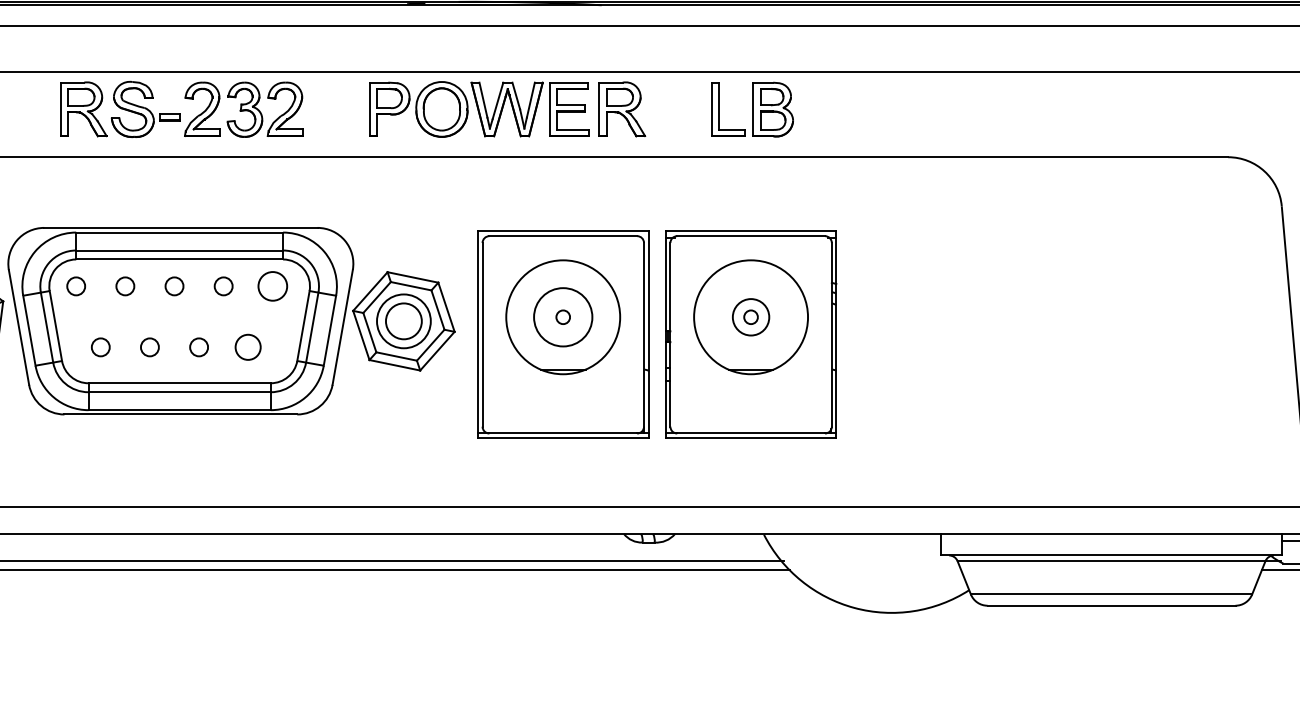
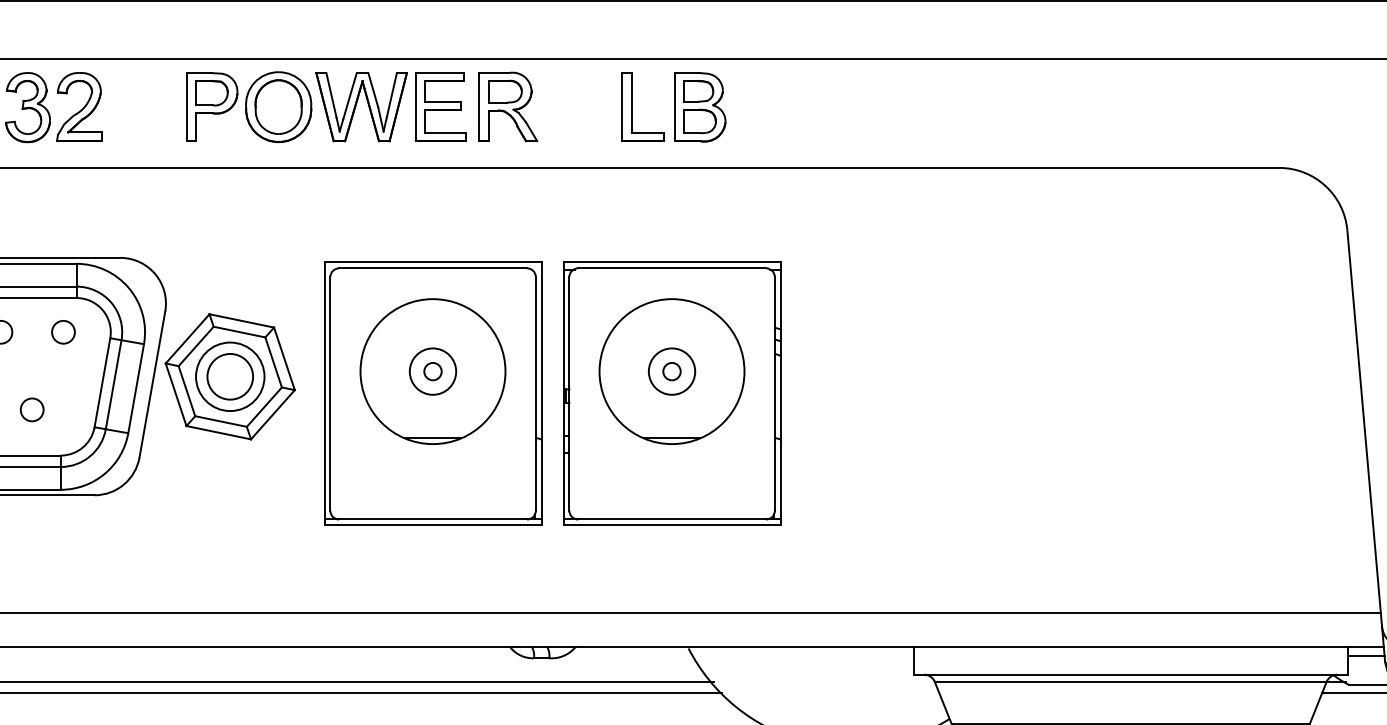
circle: (272, 286) -> (63, 332), size x0.62
circle: (563, 317) -> (433, 371), size x0.62
circle: (248, 347) -> (32, 410), size x0.71

